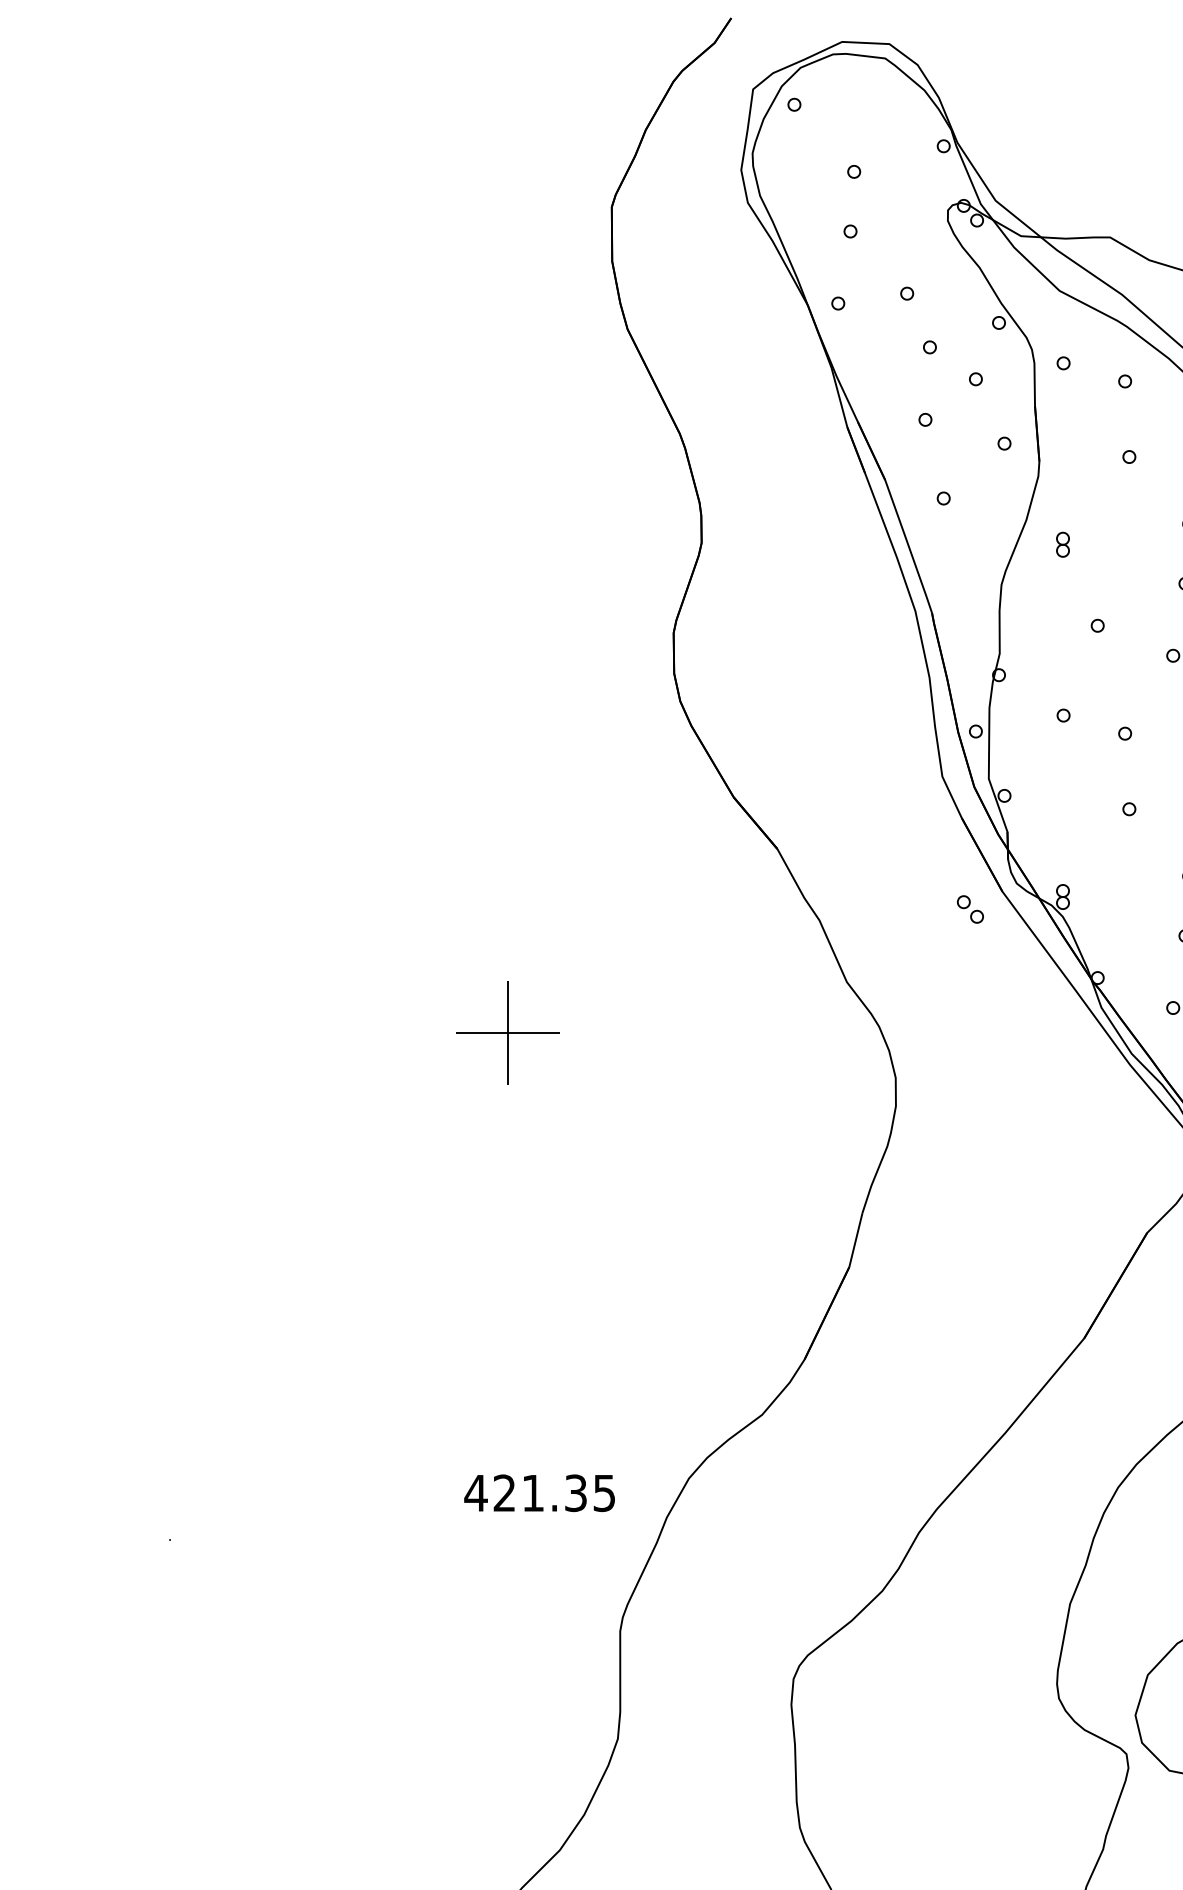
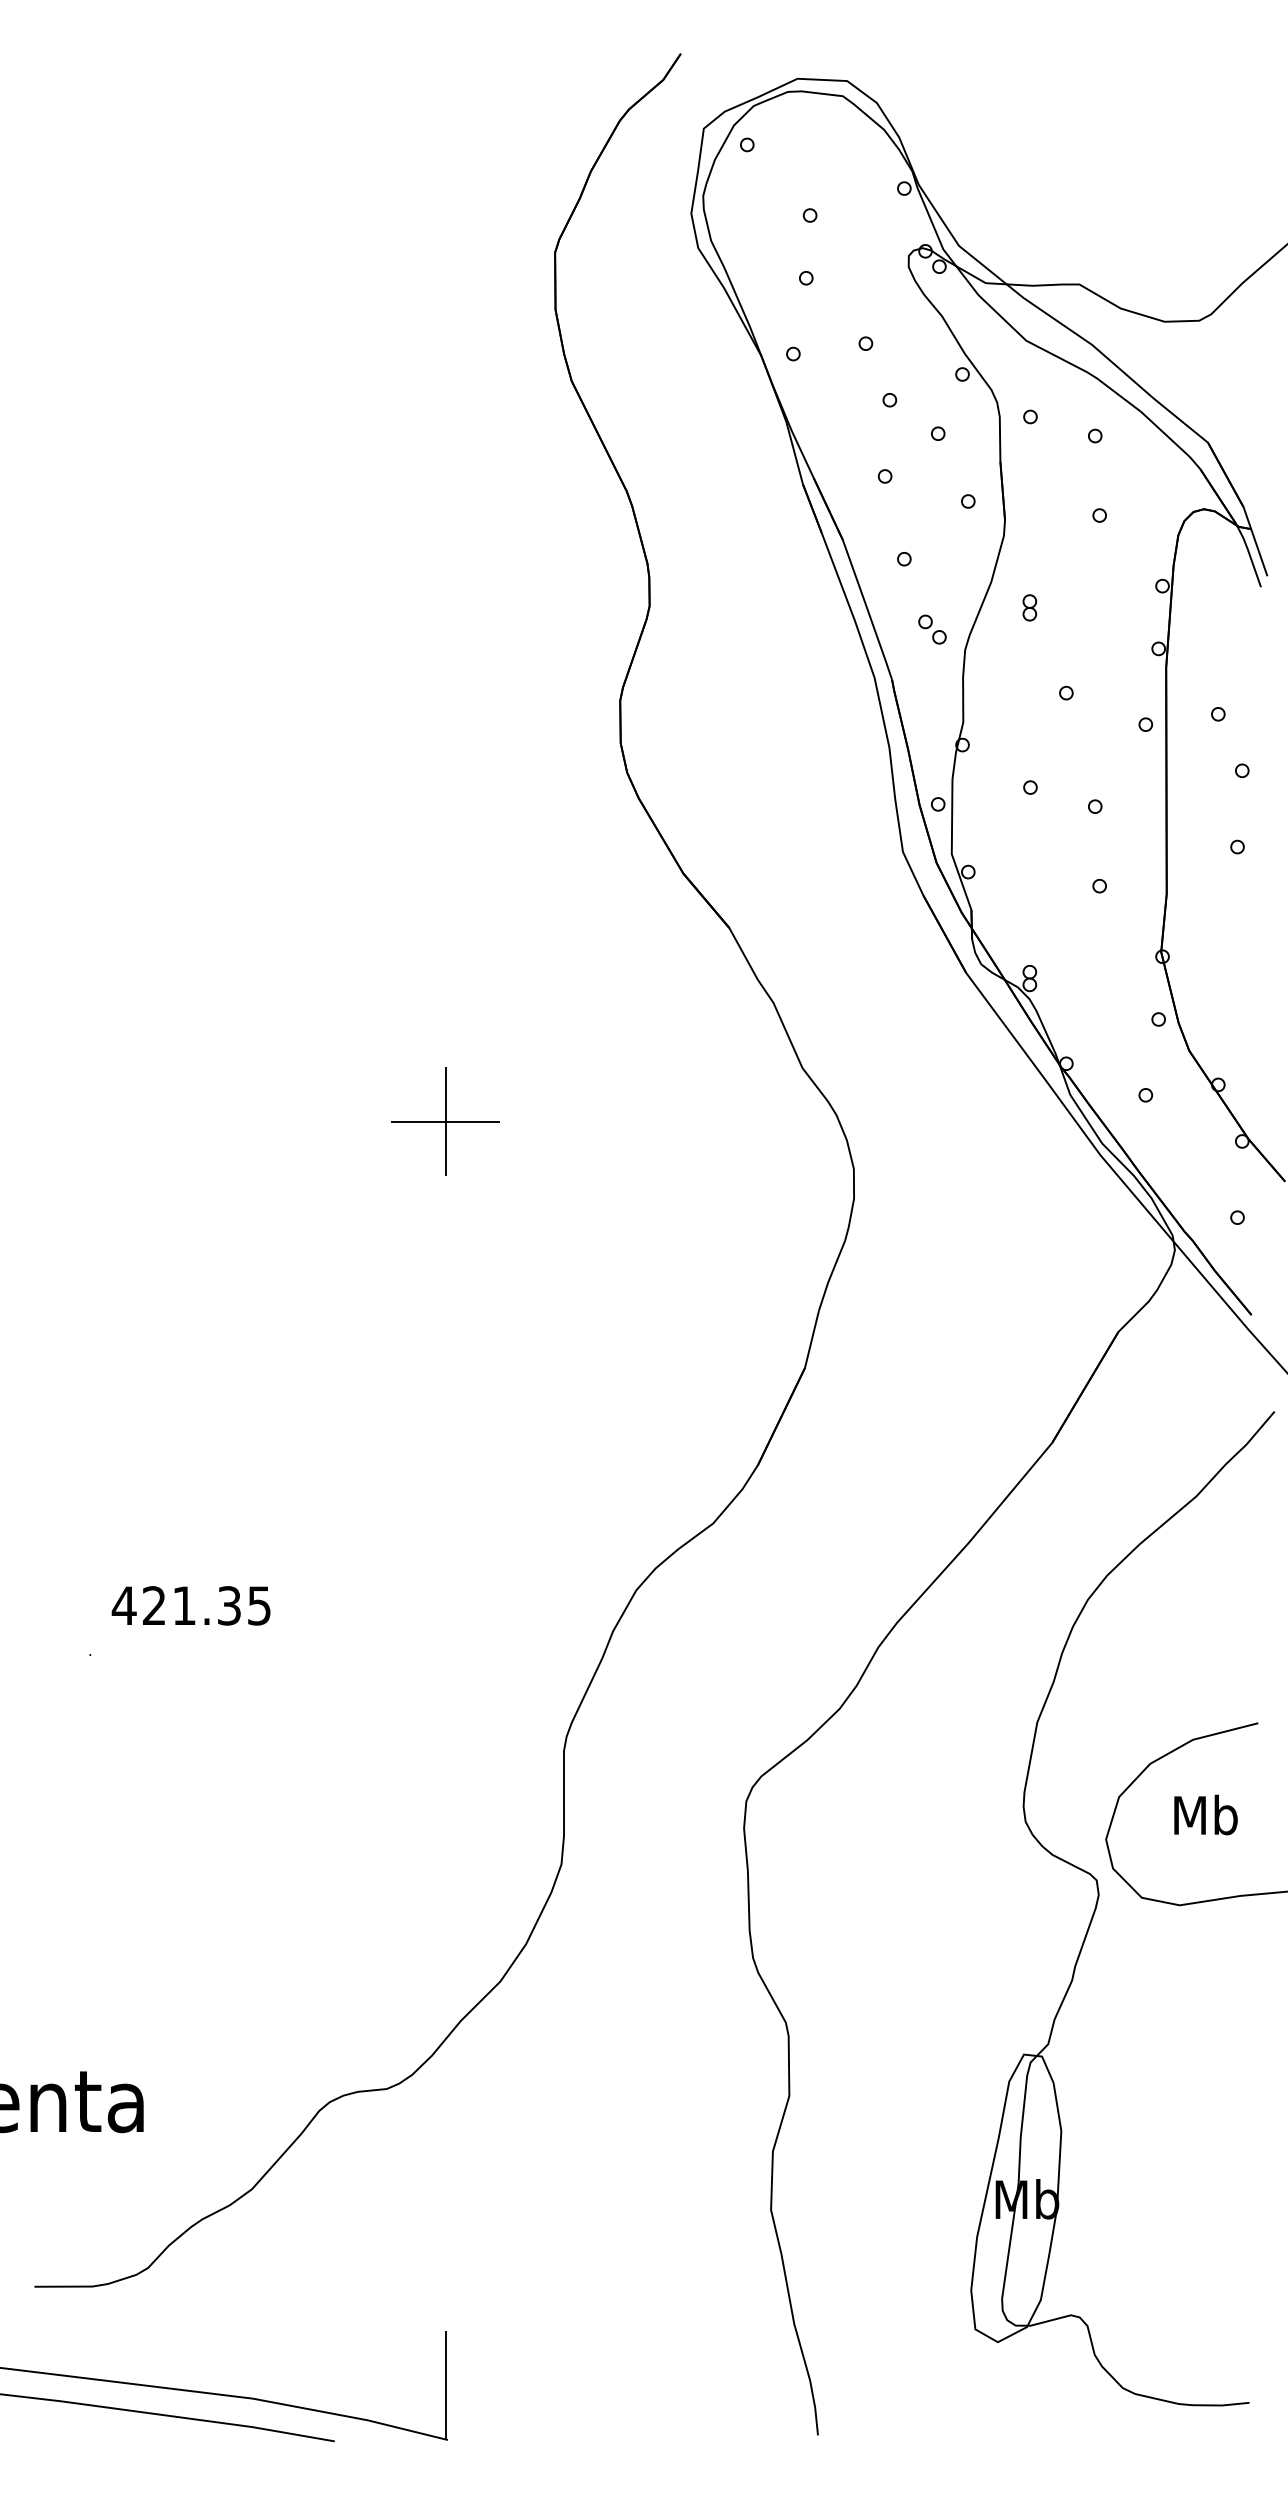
part: (970, 909) -> (932, 629), moved
text: (538, 1492) -> (190, 1605), moved

